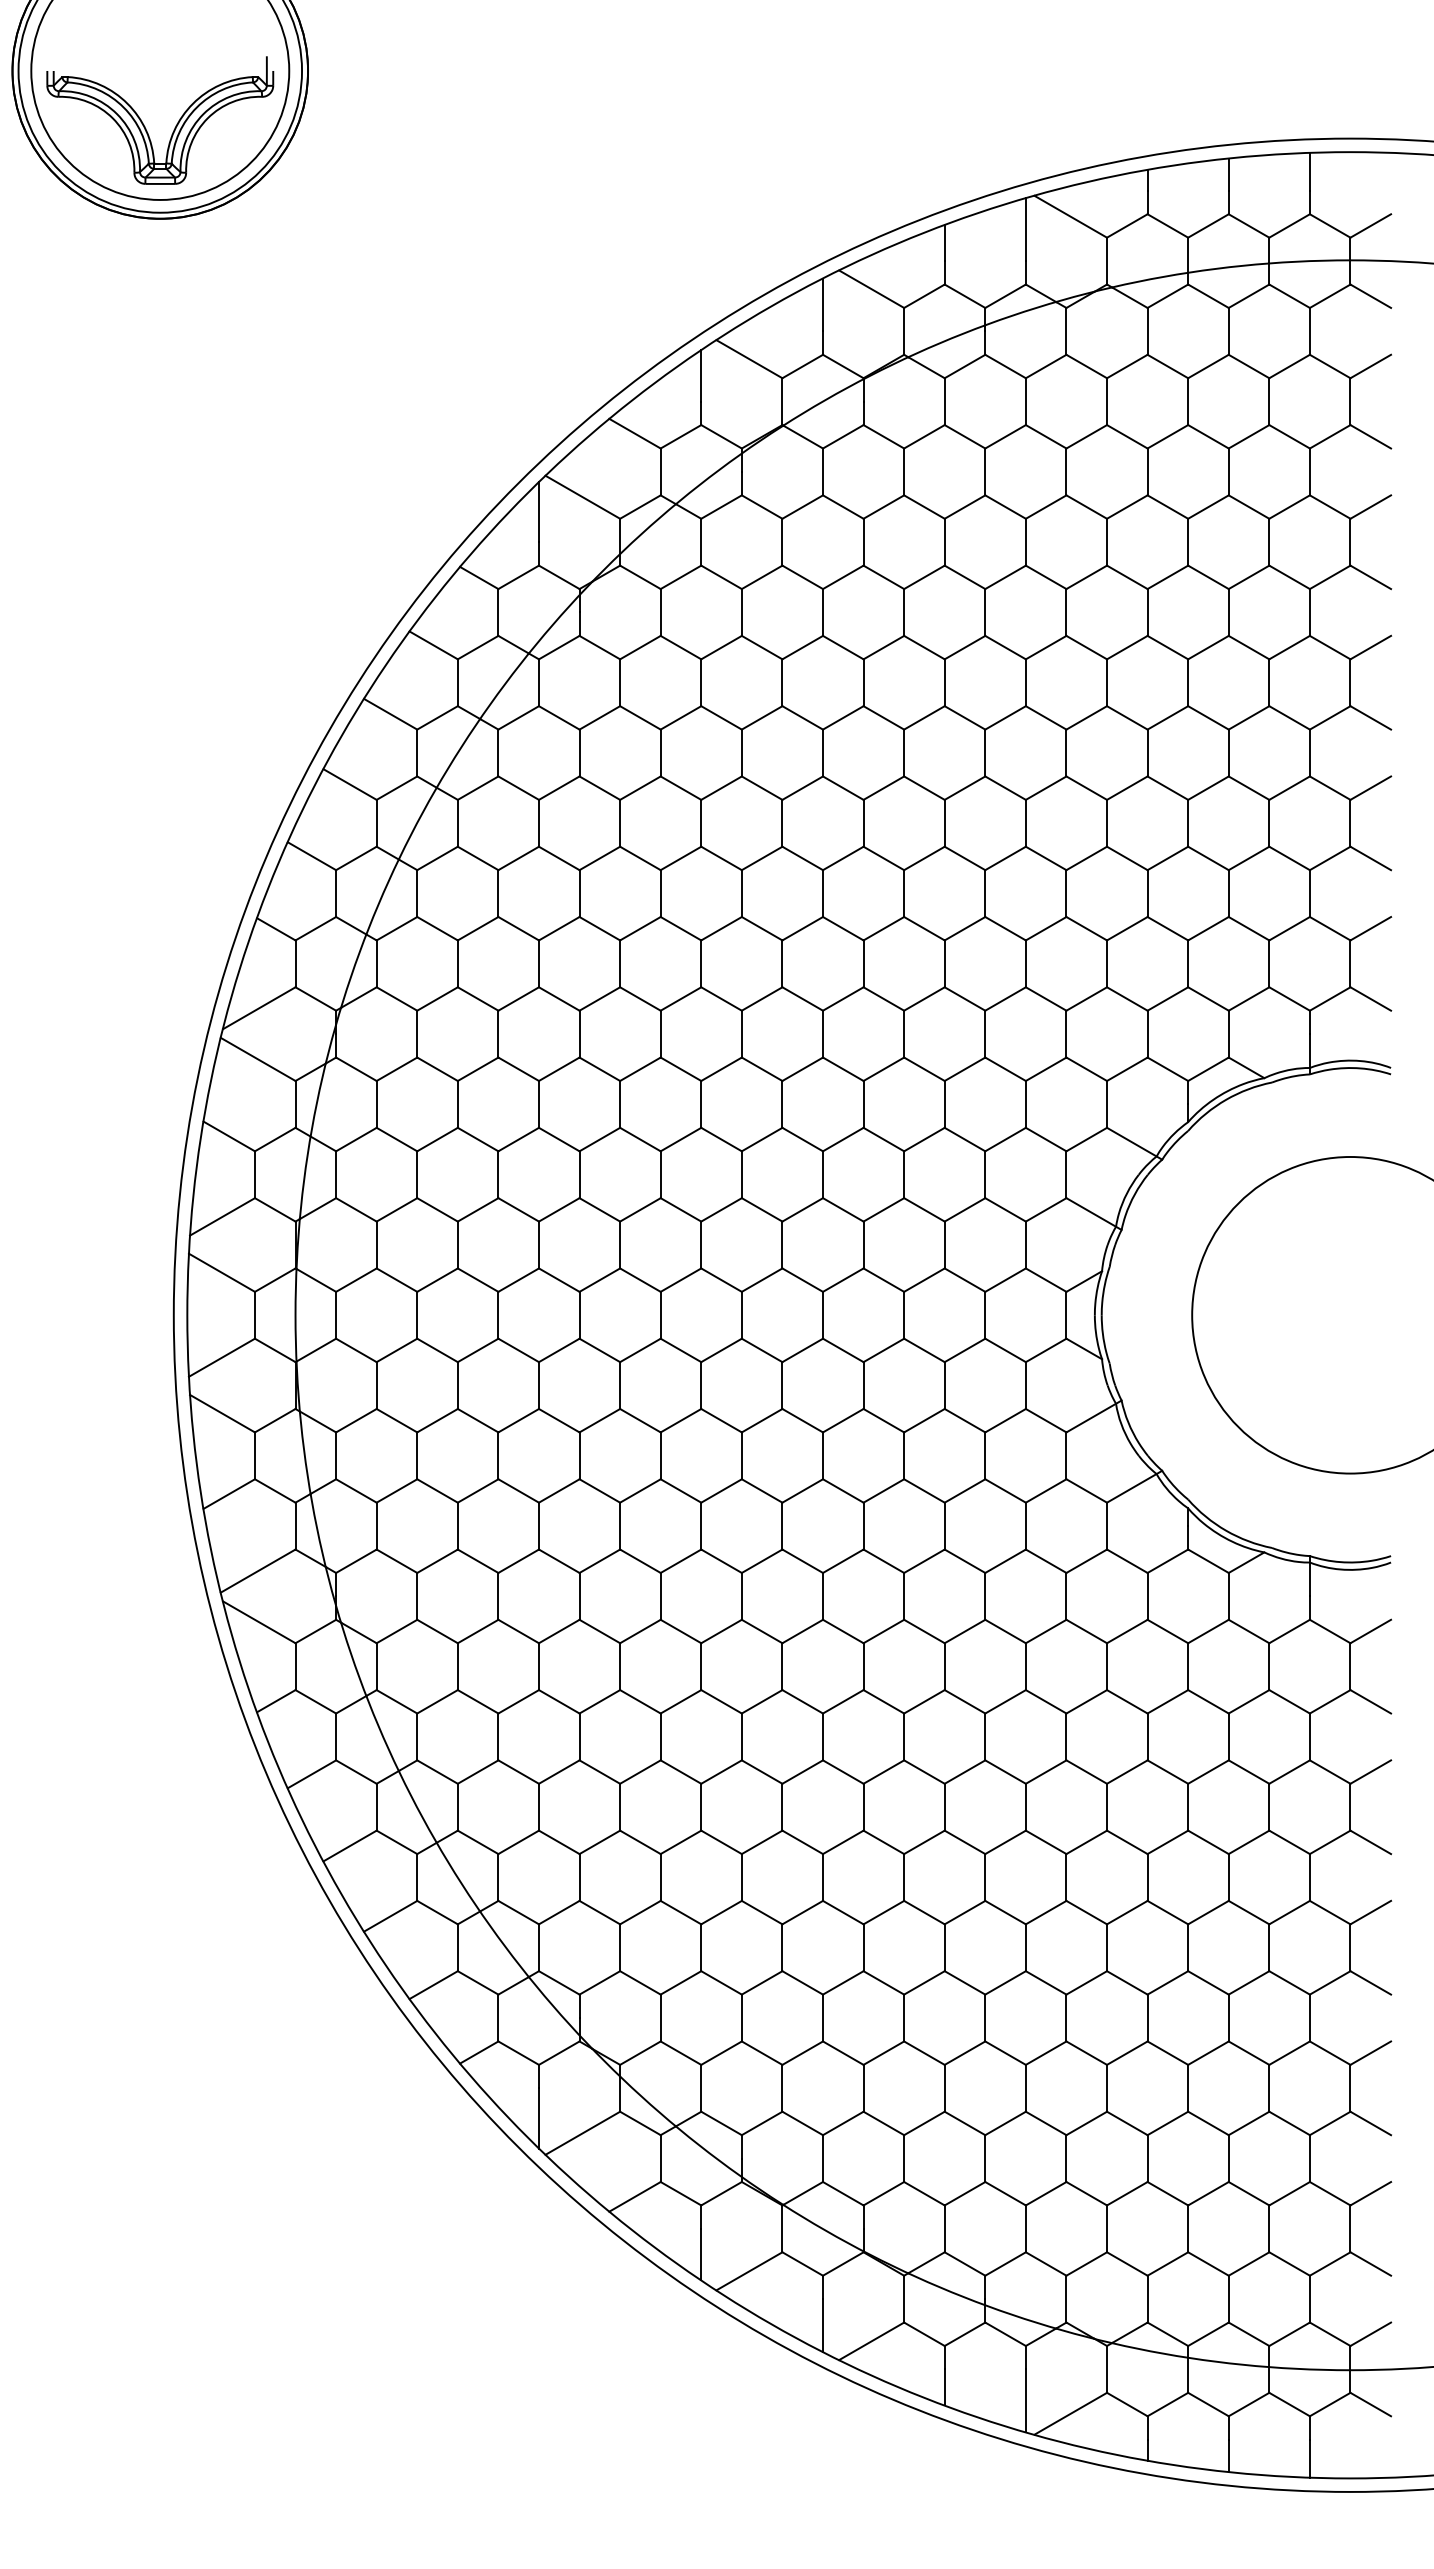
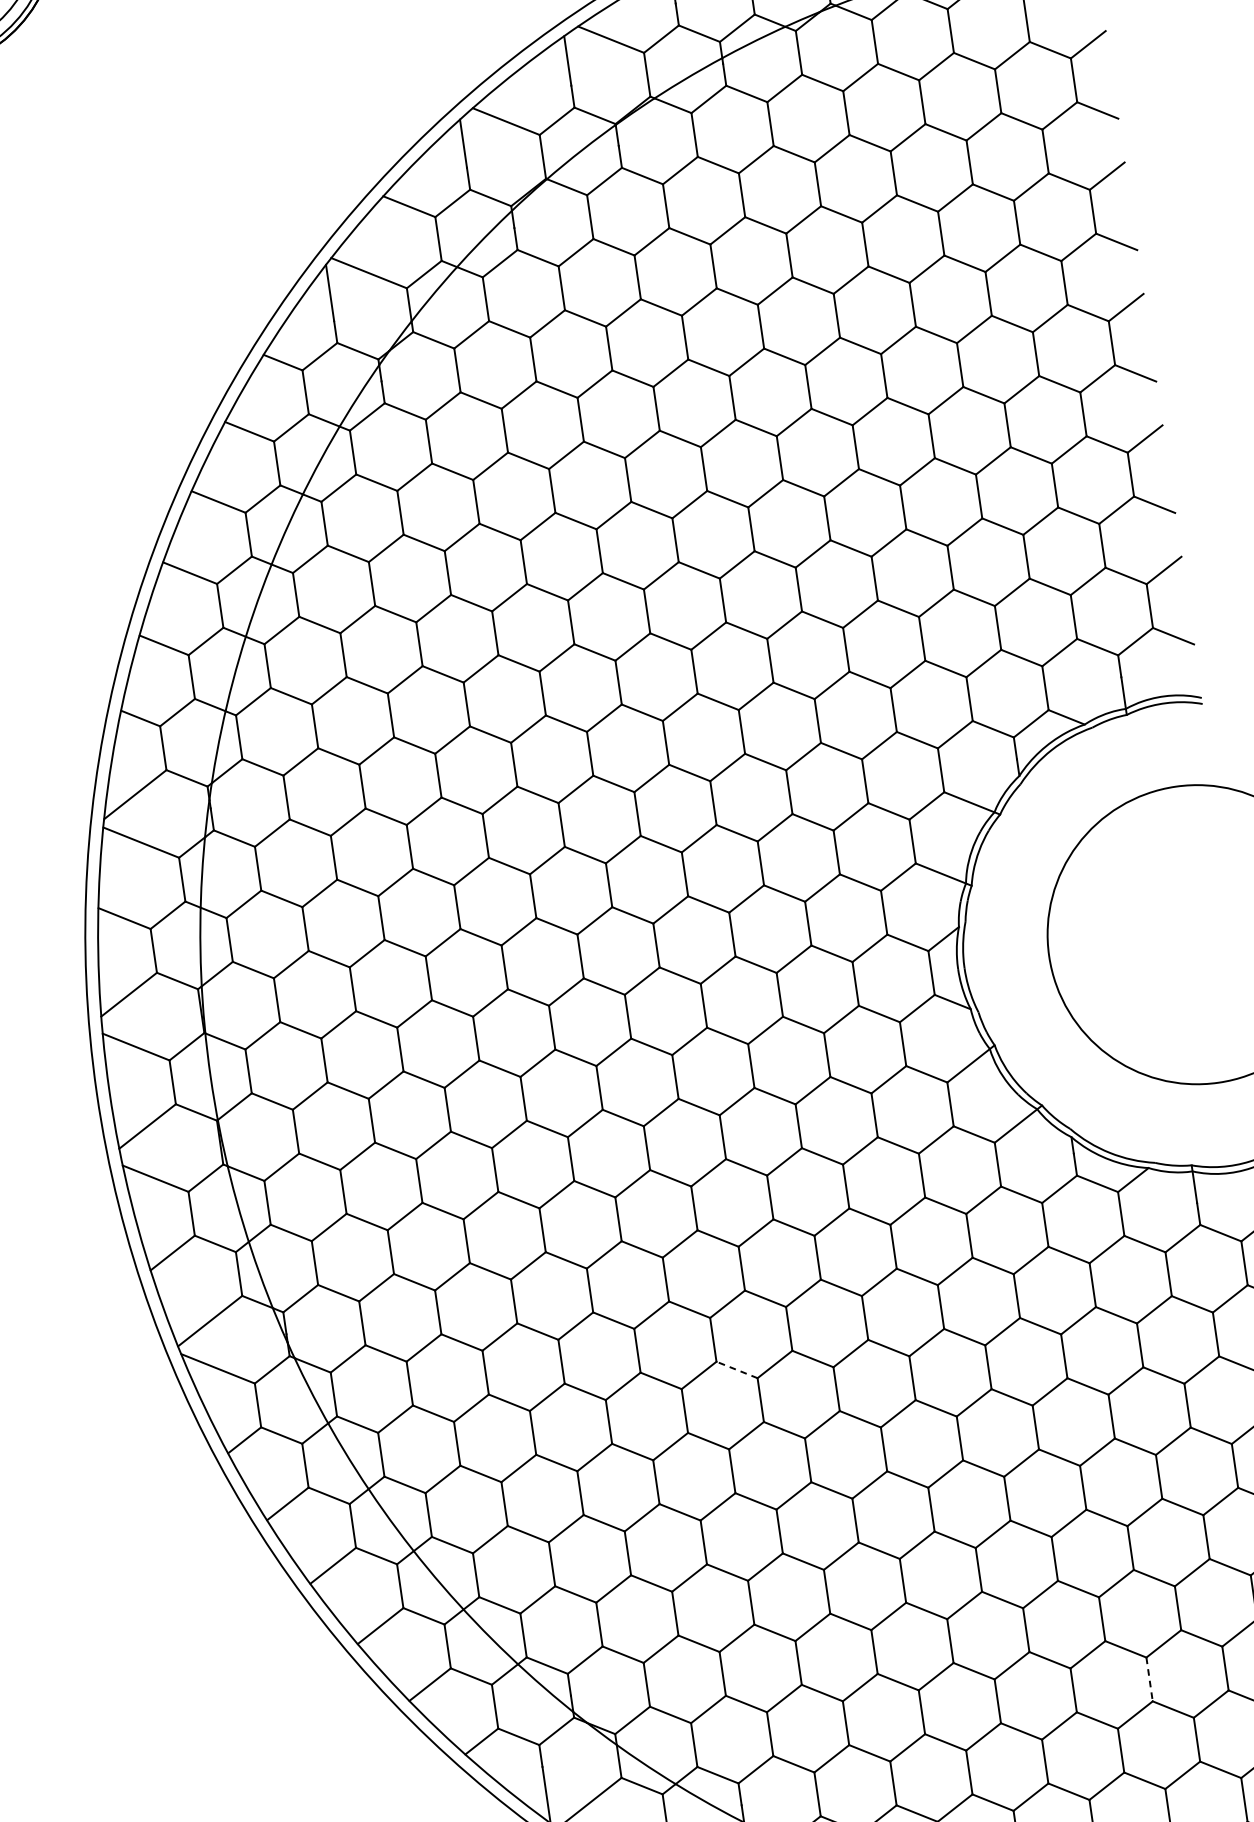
line: (802, 1701) -> (736, 1369), solid -> dashed
line: (1188, 2088) -> (1149, 1679), solid -> dashed

